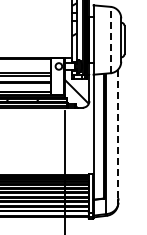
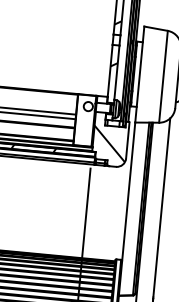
line: (110, 39) -> (163, 76), dashed -> solid
line: (118, 133) -> (162, 207), dashed -> solid

